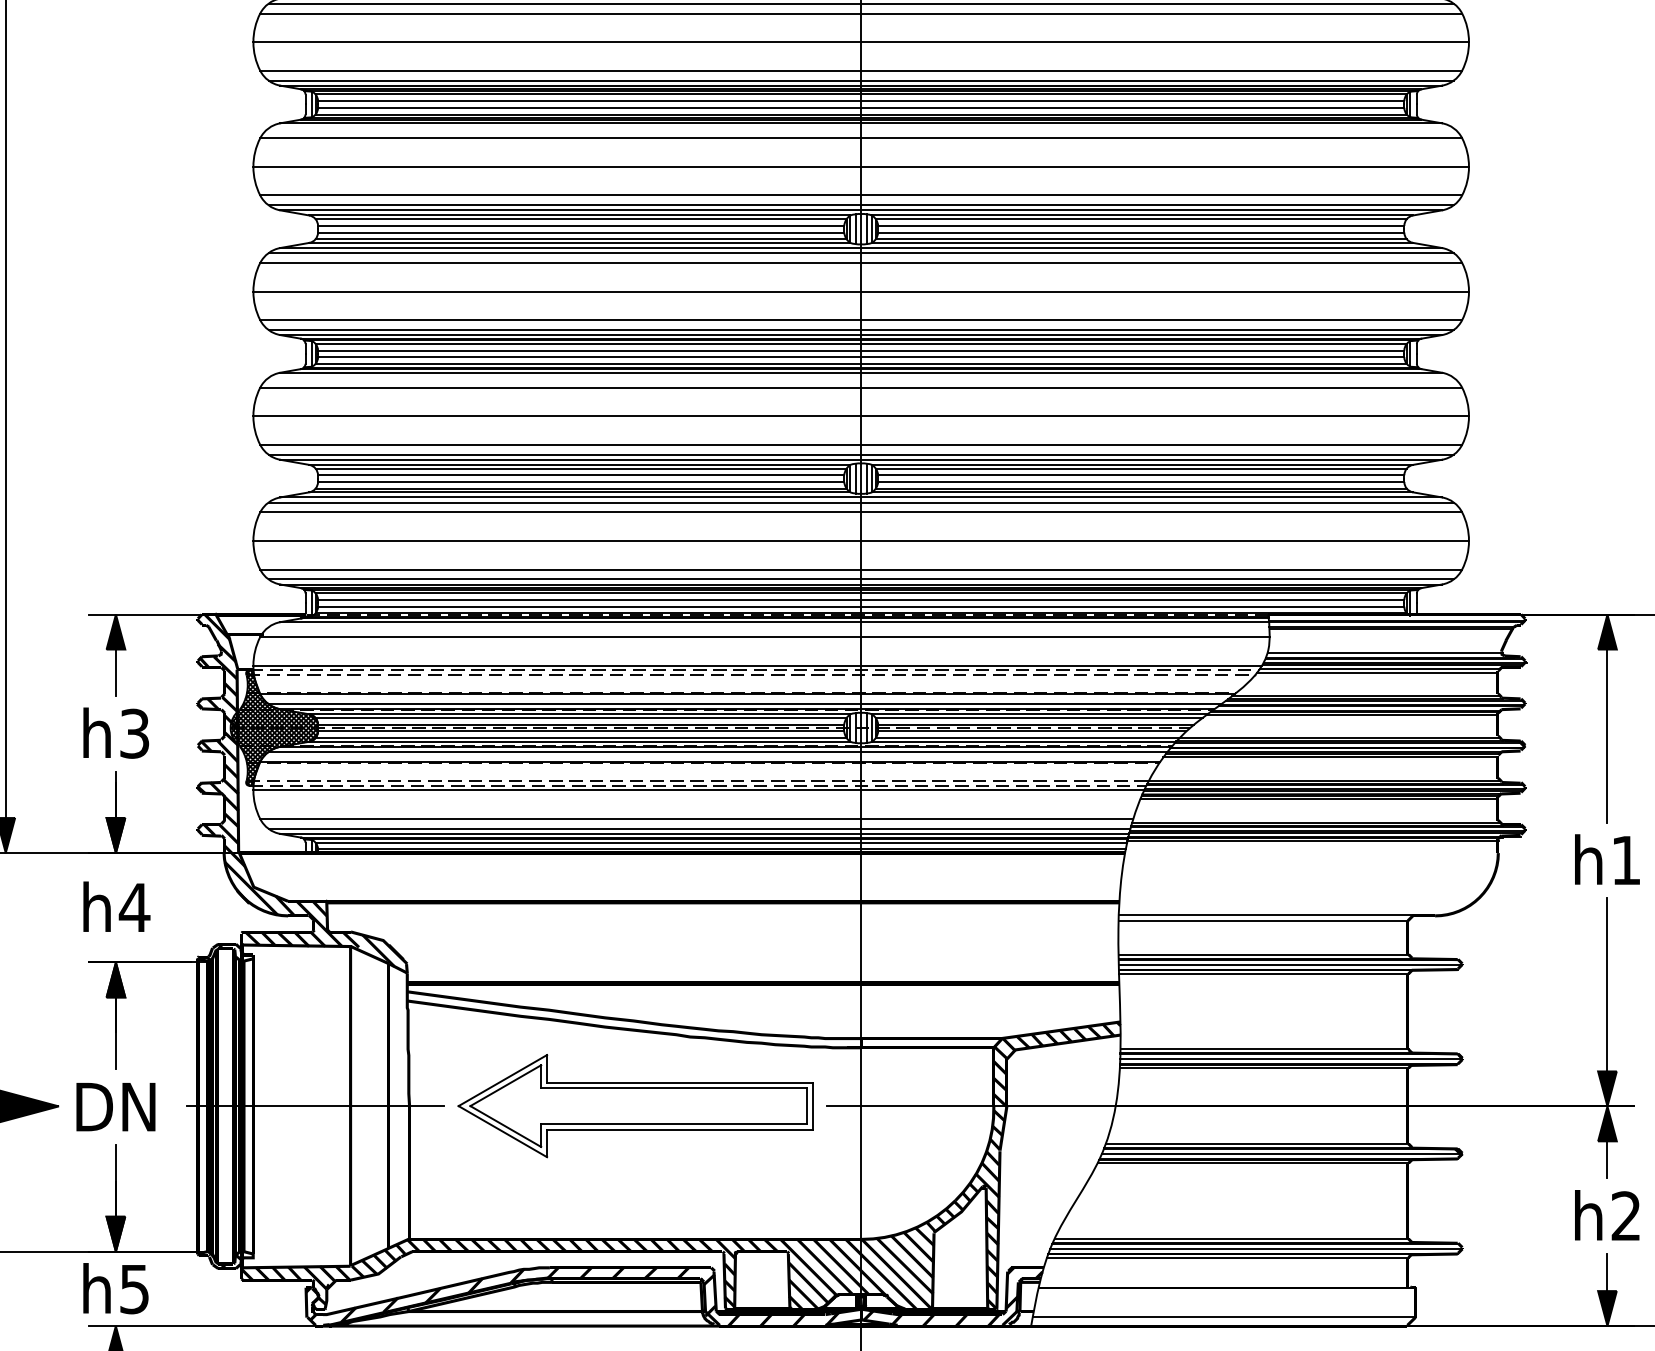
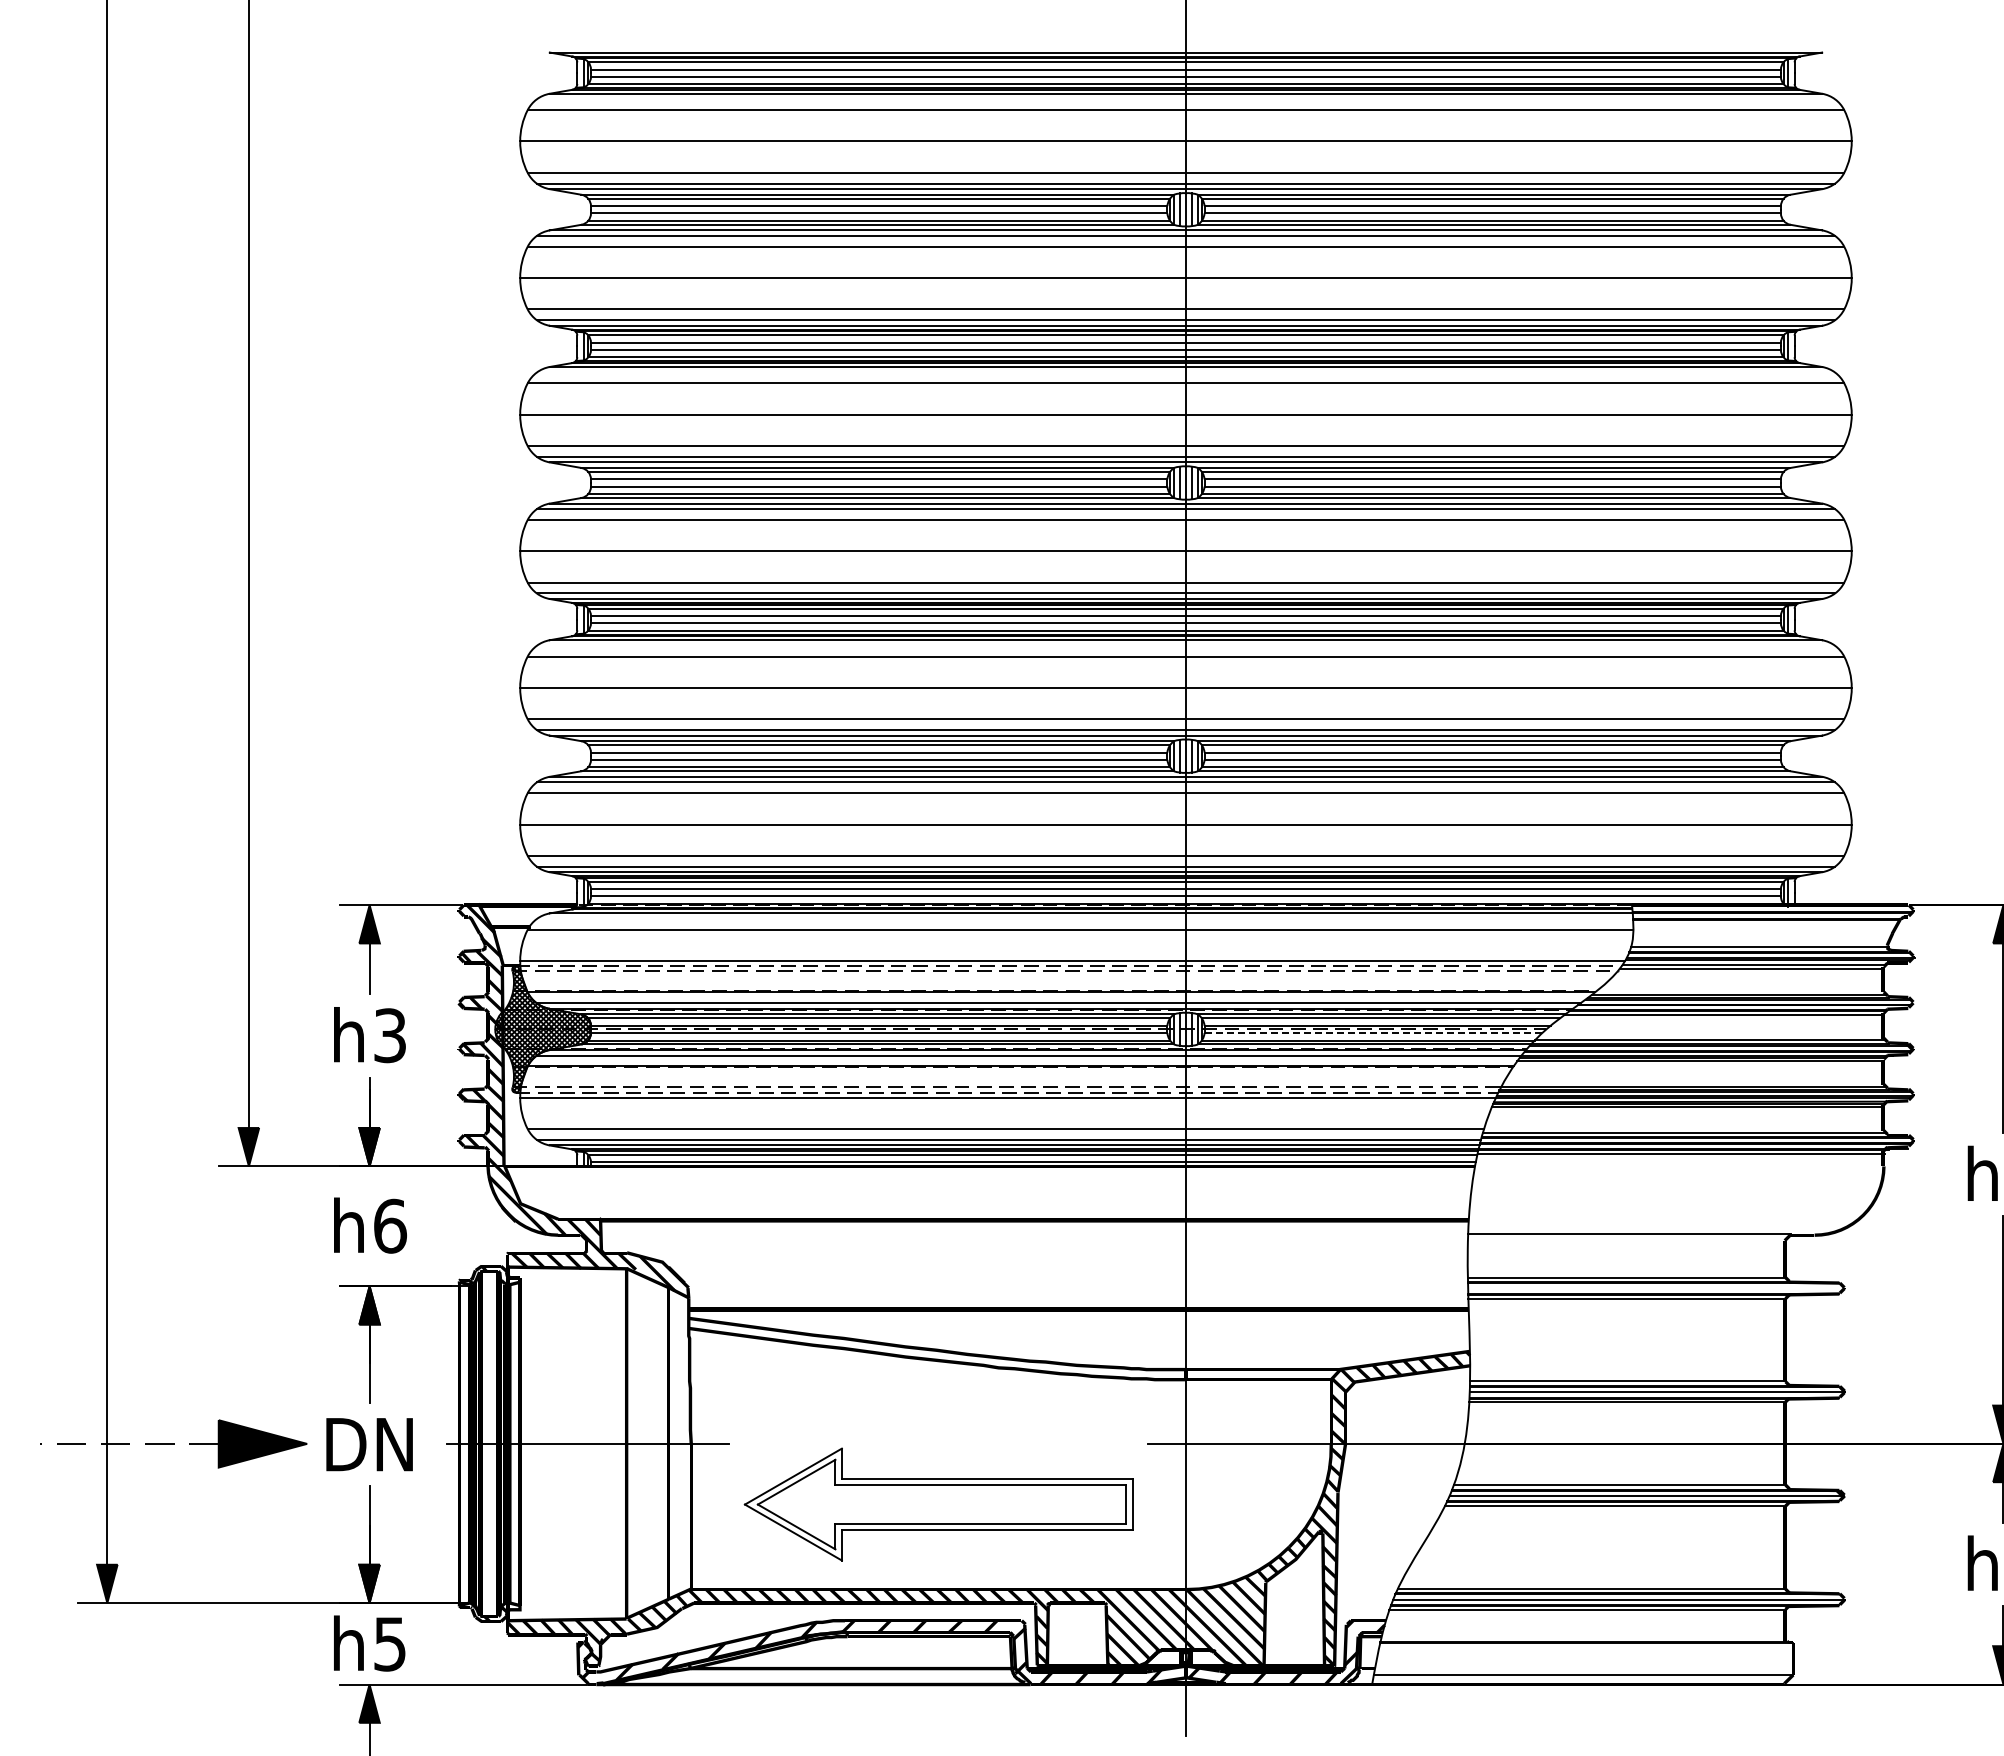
line: (1032, 731) -> (1373, 1033), solid -> dashed
text: (134, 907) -> (389, 1225), h4 -> h6
line: (1262, 921) -> (1625, 1241), removed
line: (1290, 964) -> (1656, 1288), removed
part: (635, 1106) -> (938, 1504), moved

